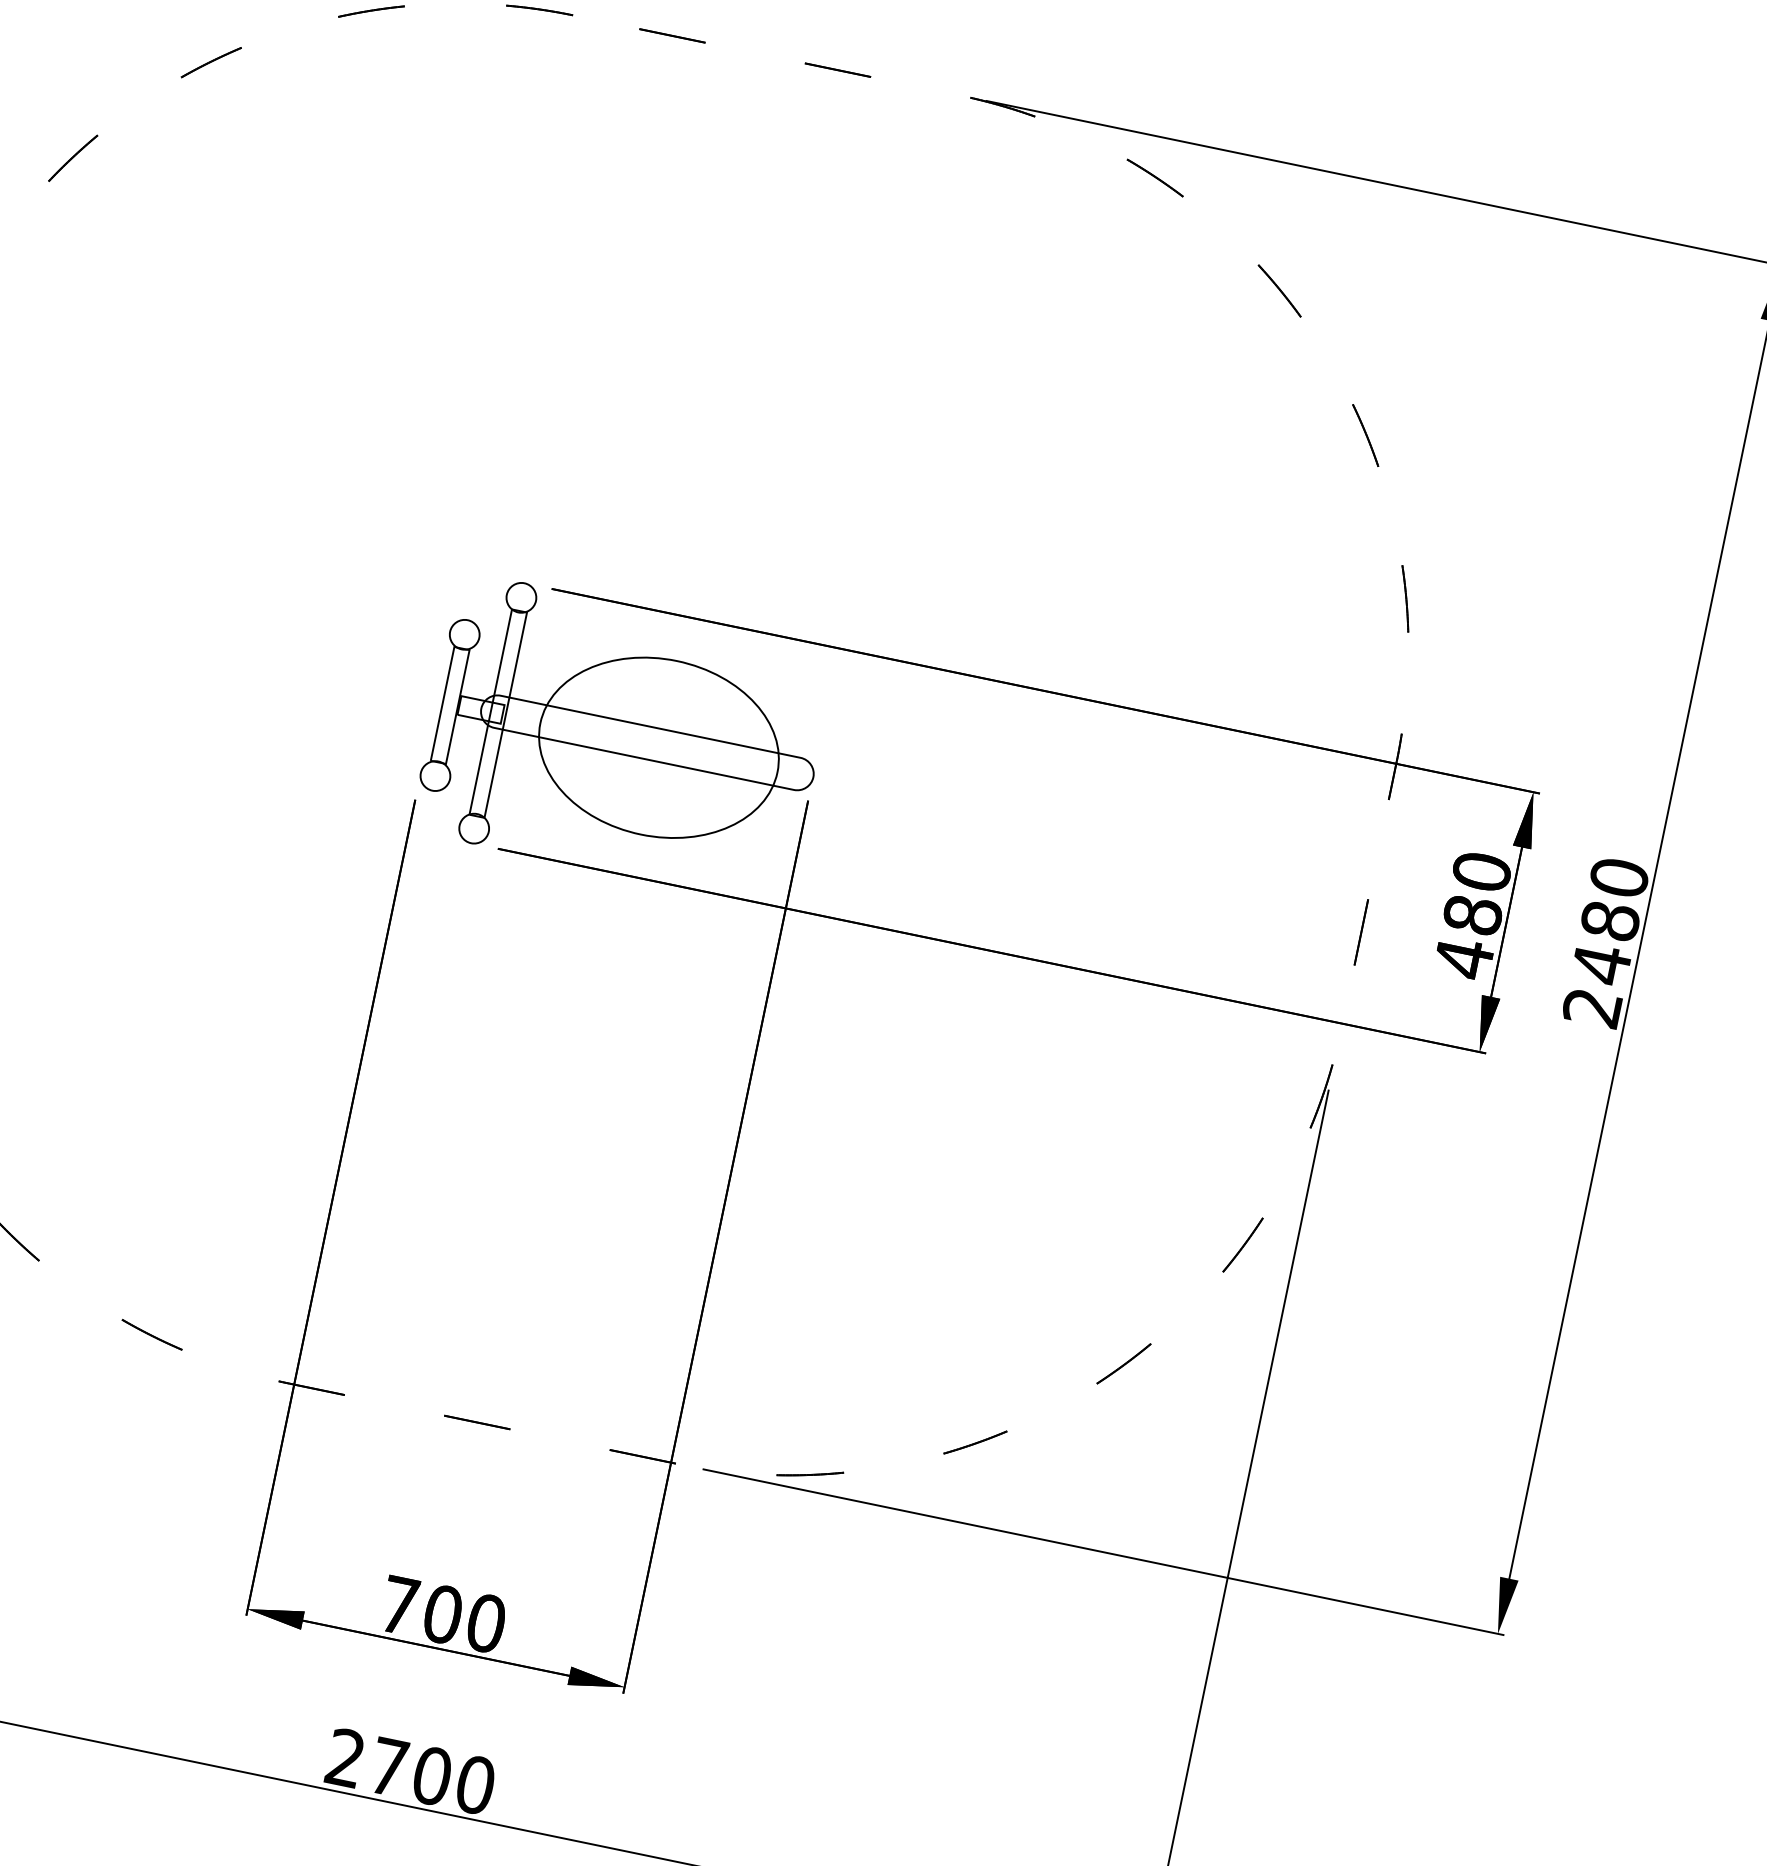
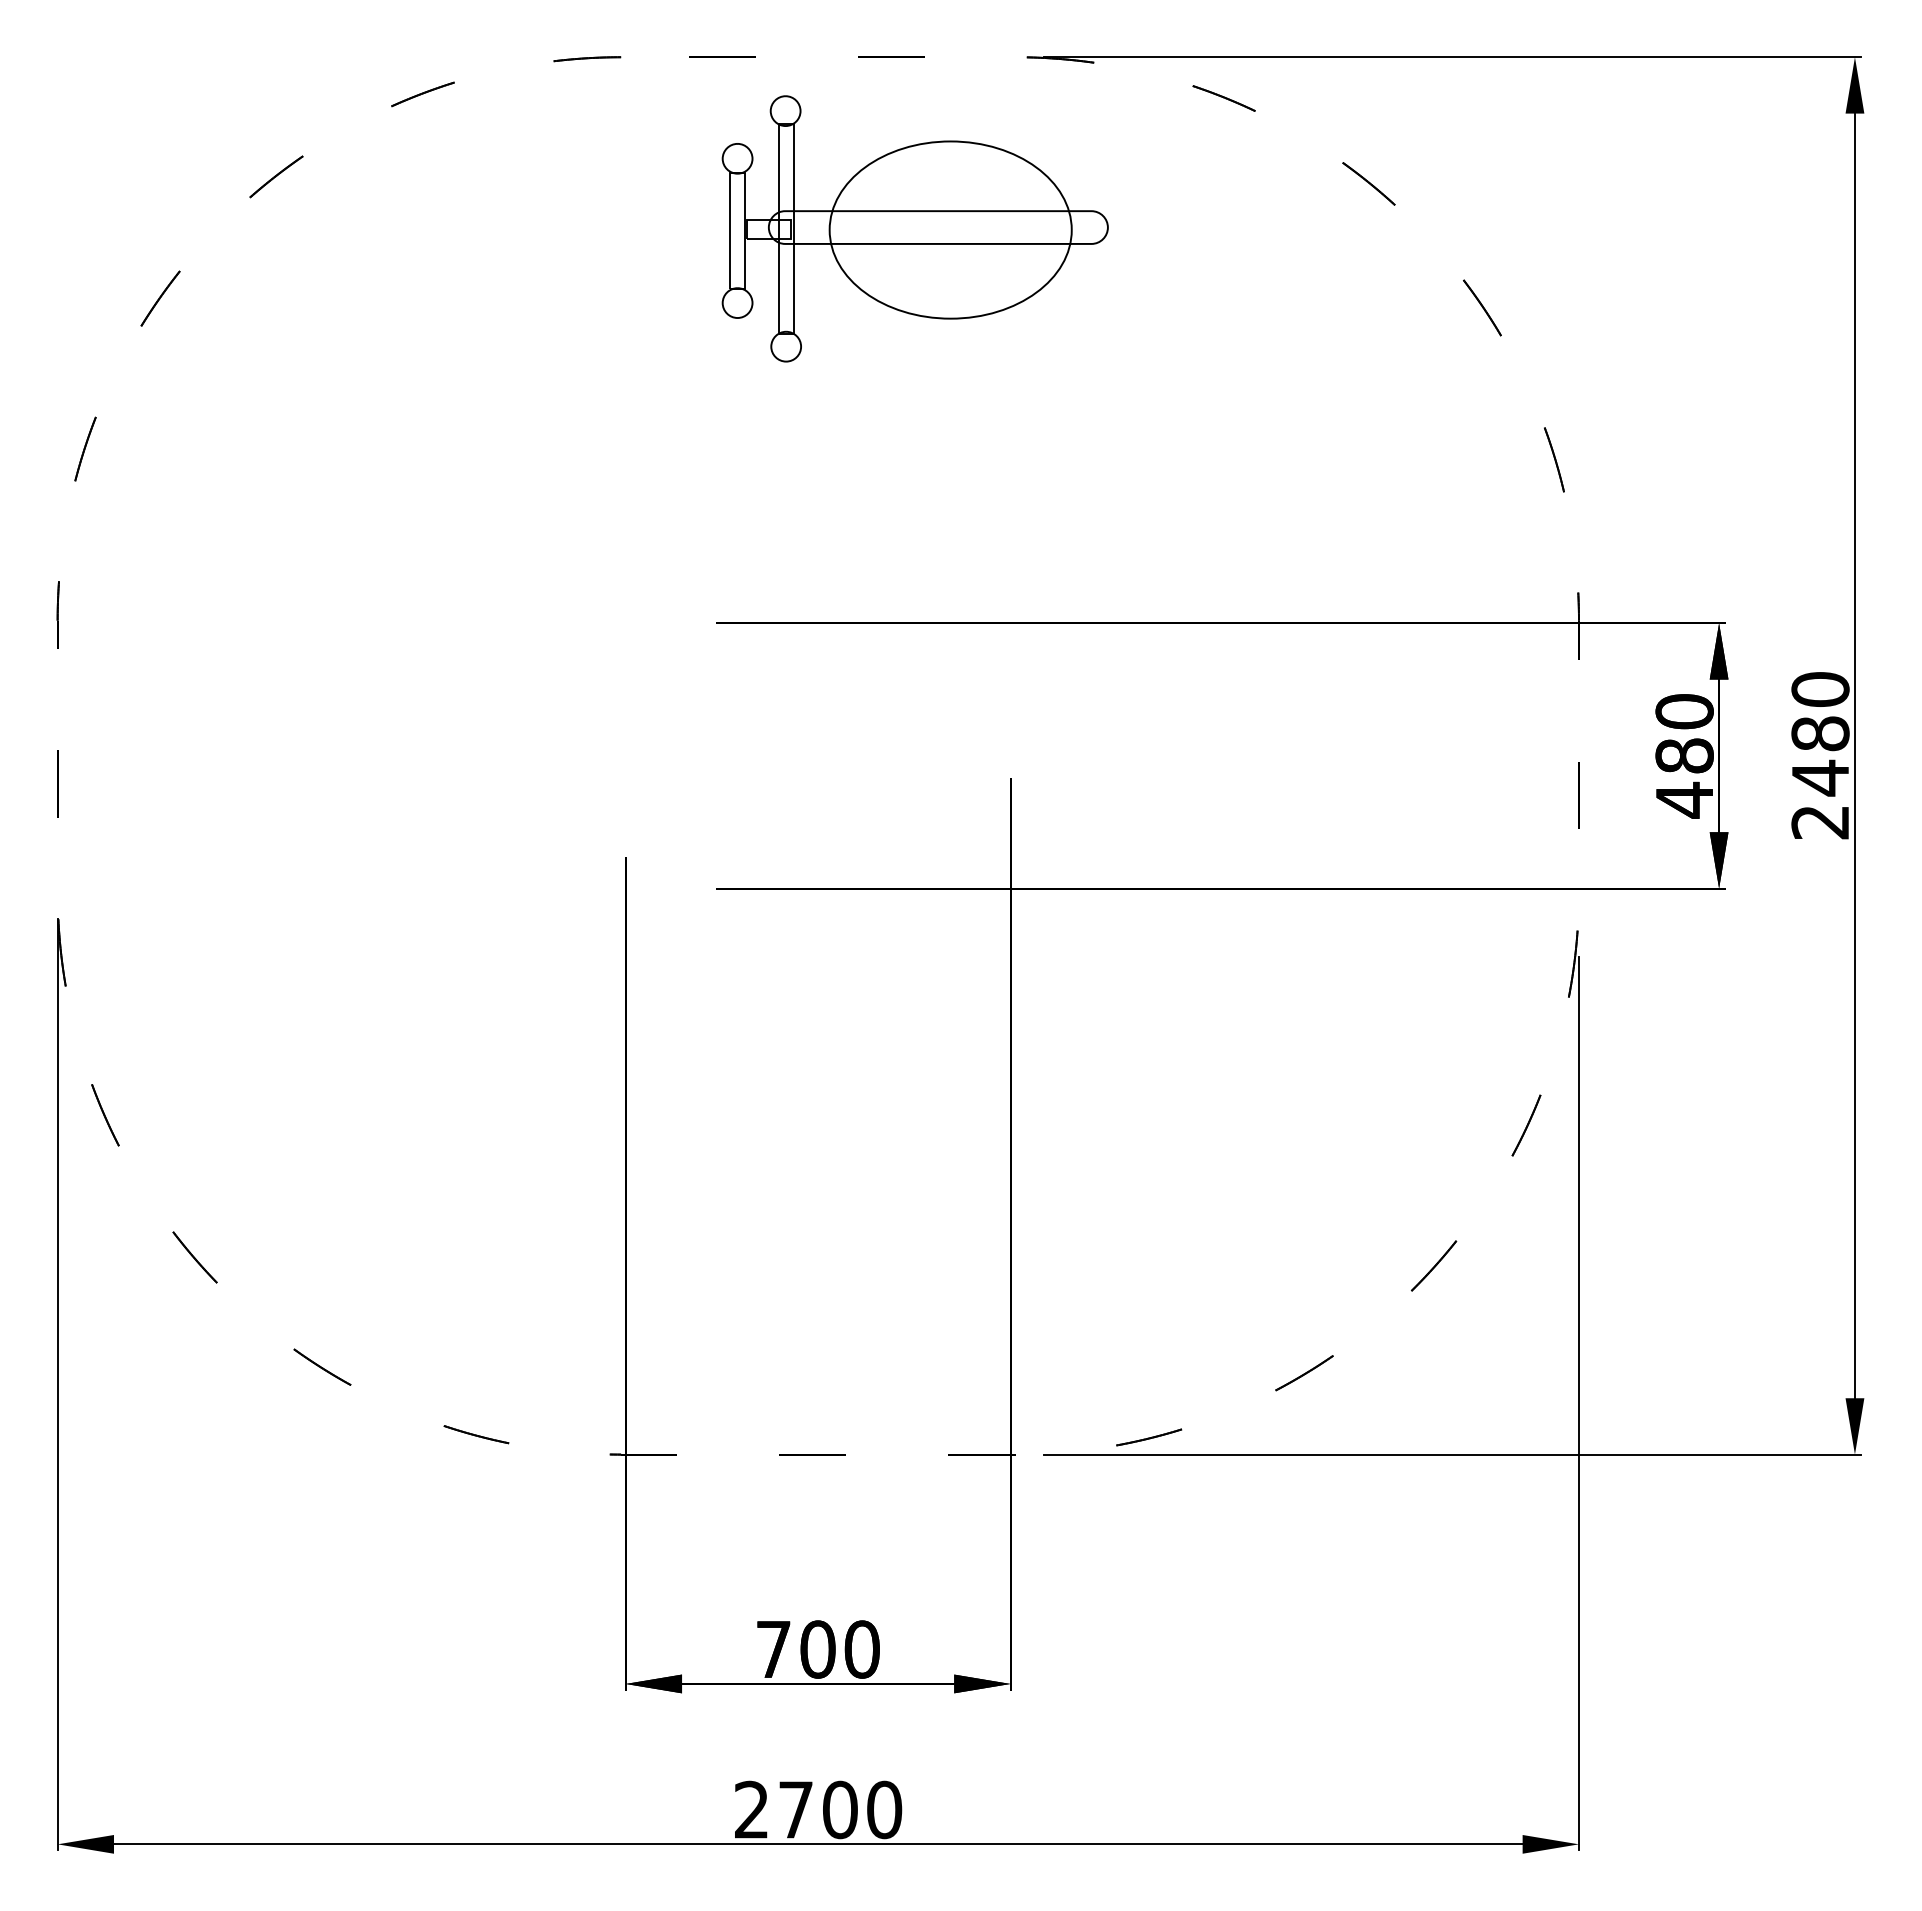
part: (623, 738) -> (914, 228), moved

